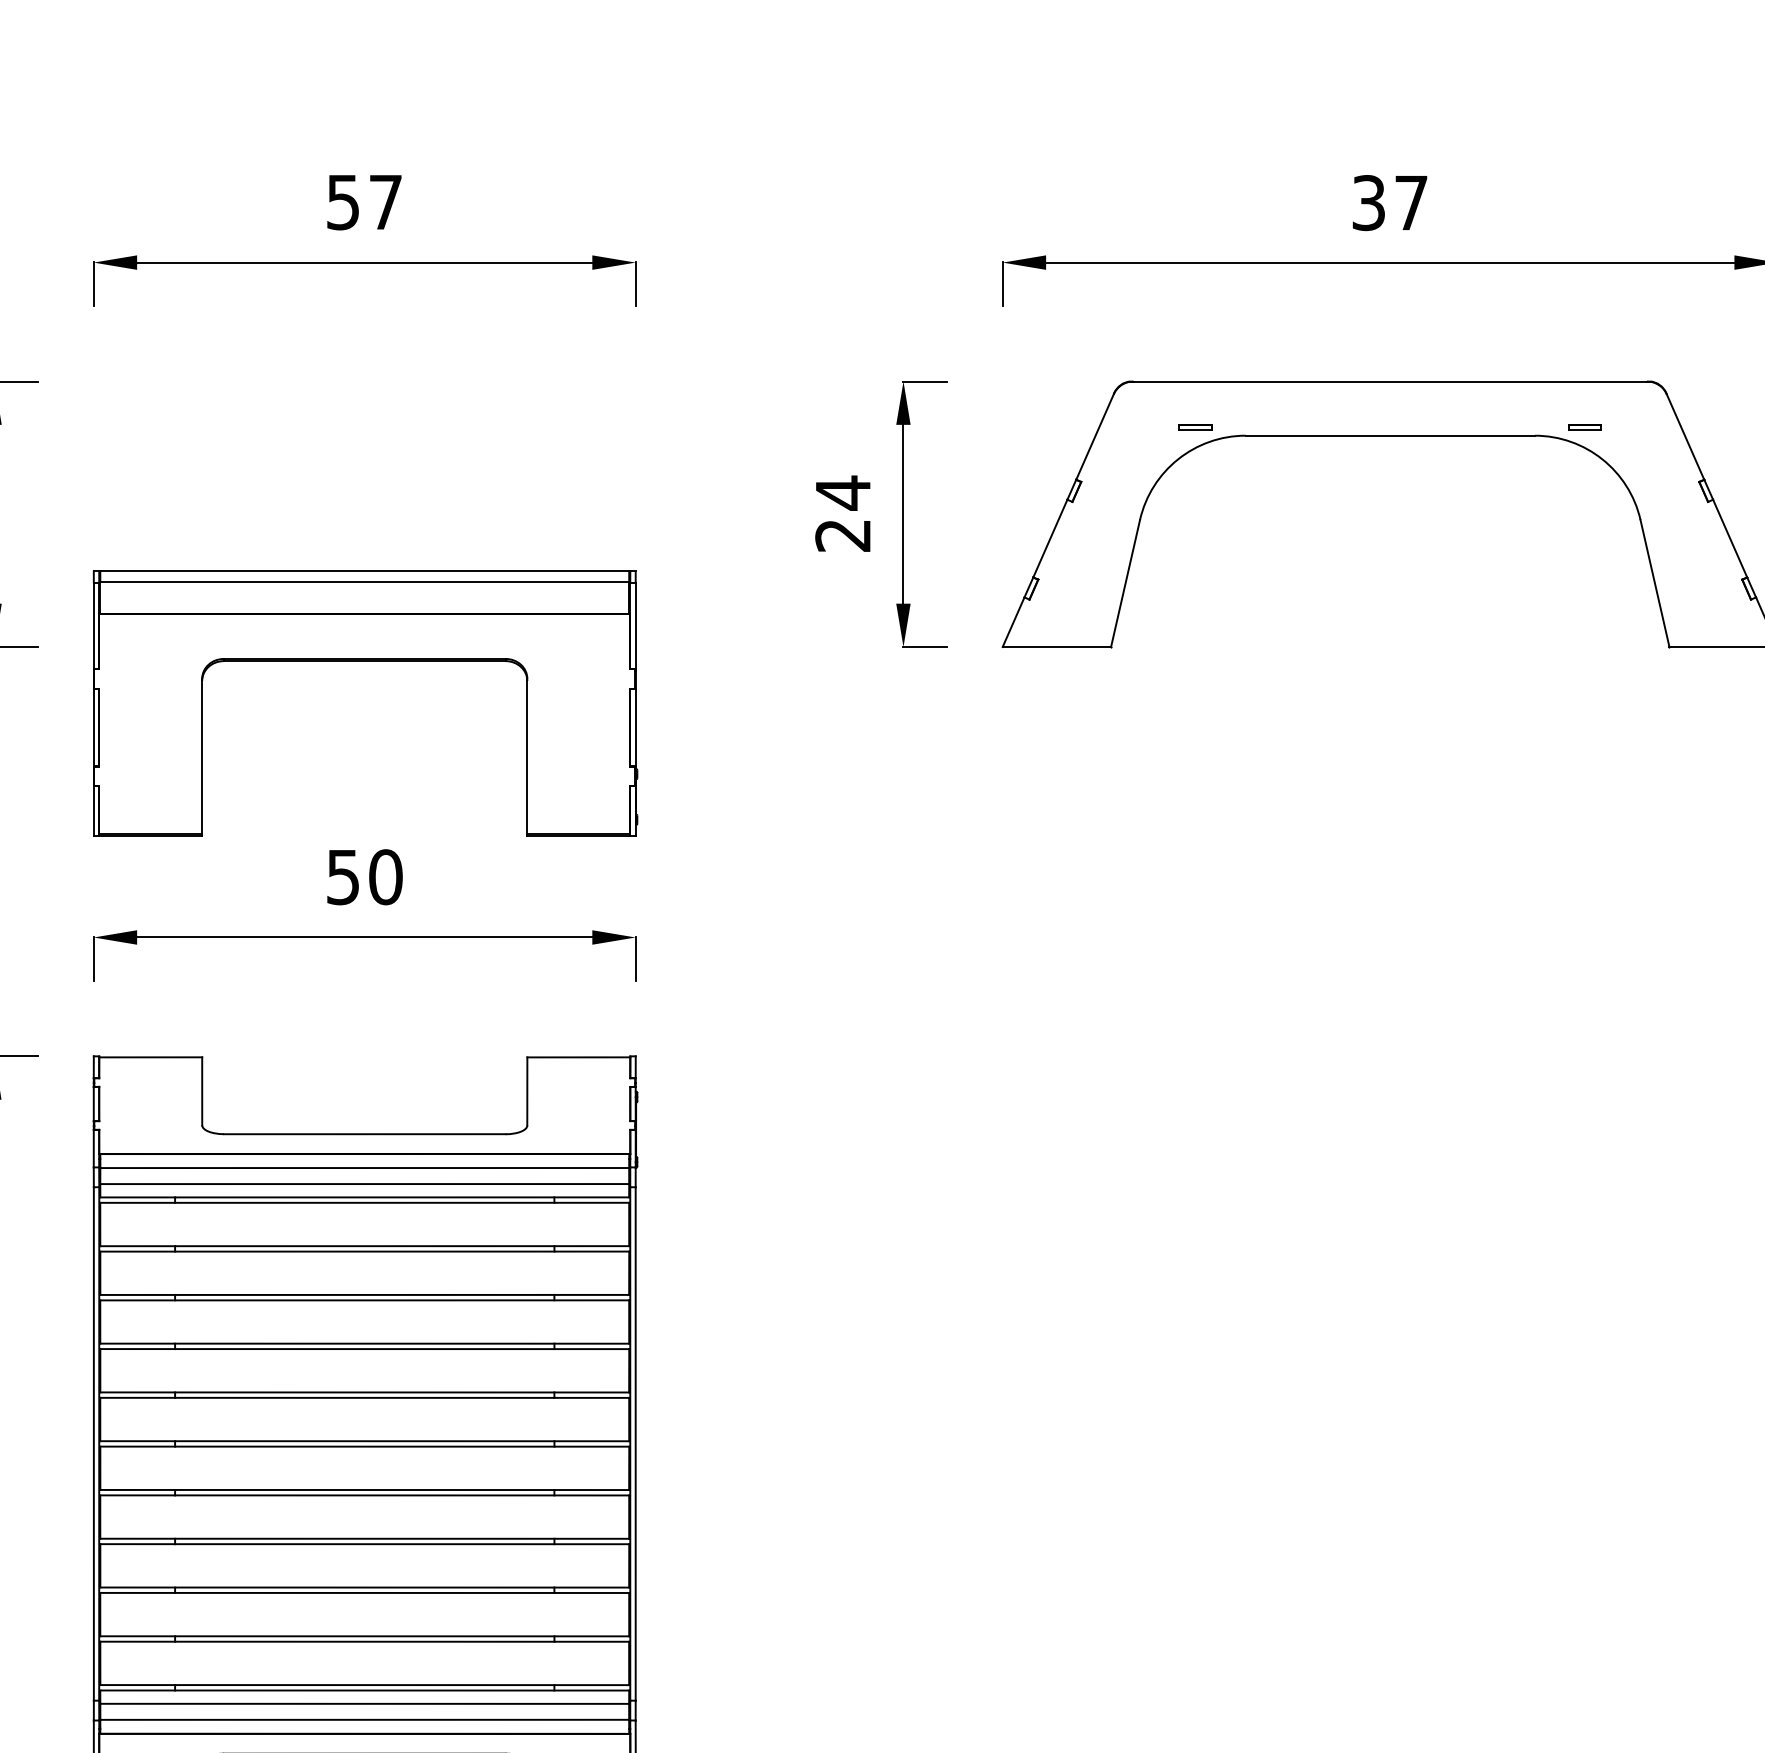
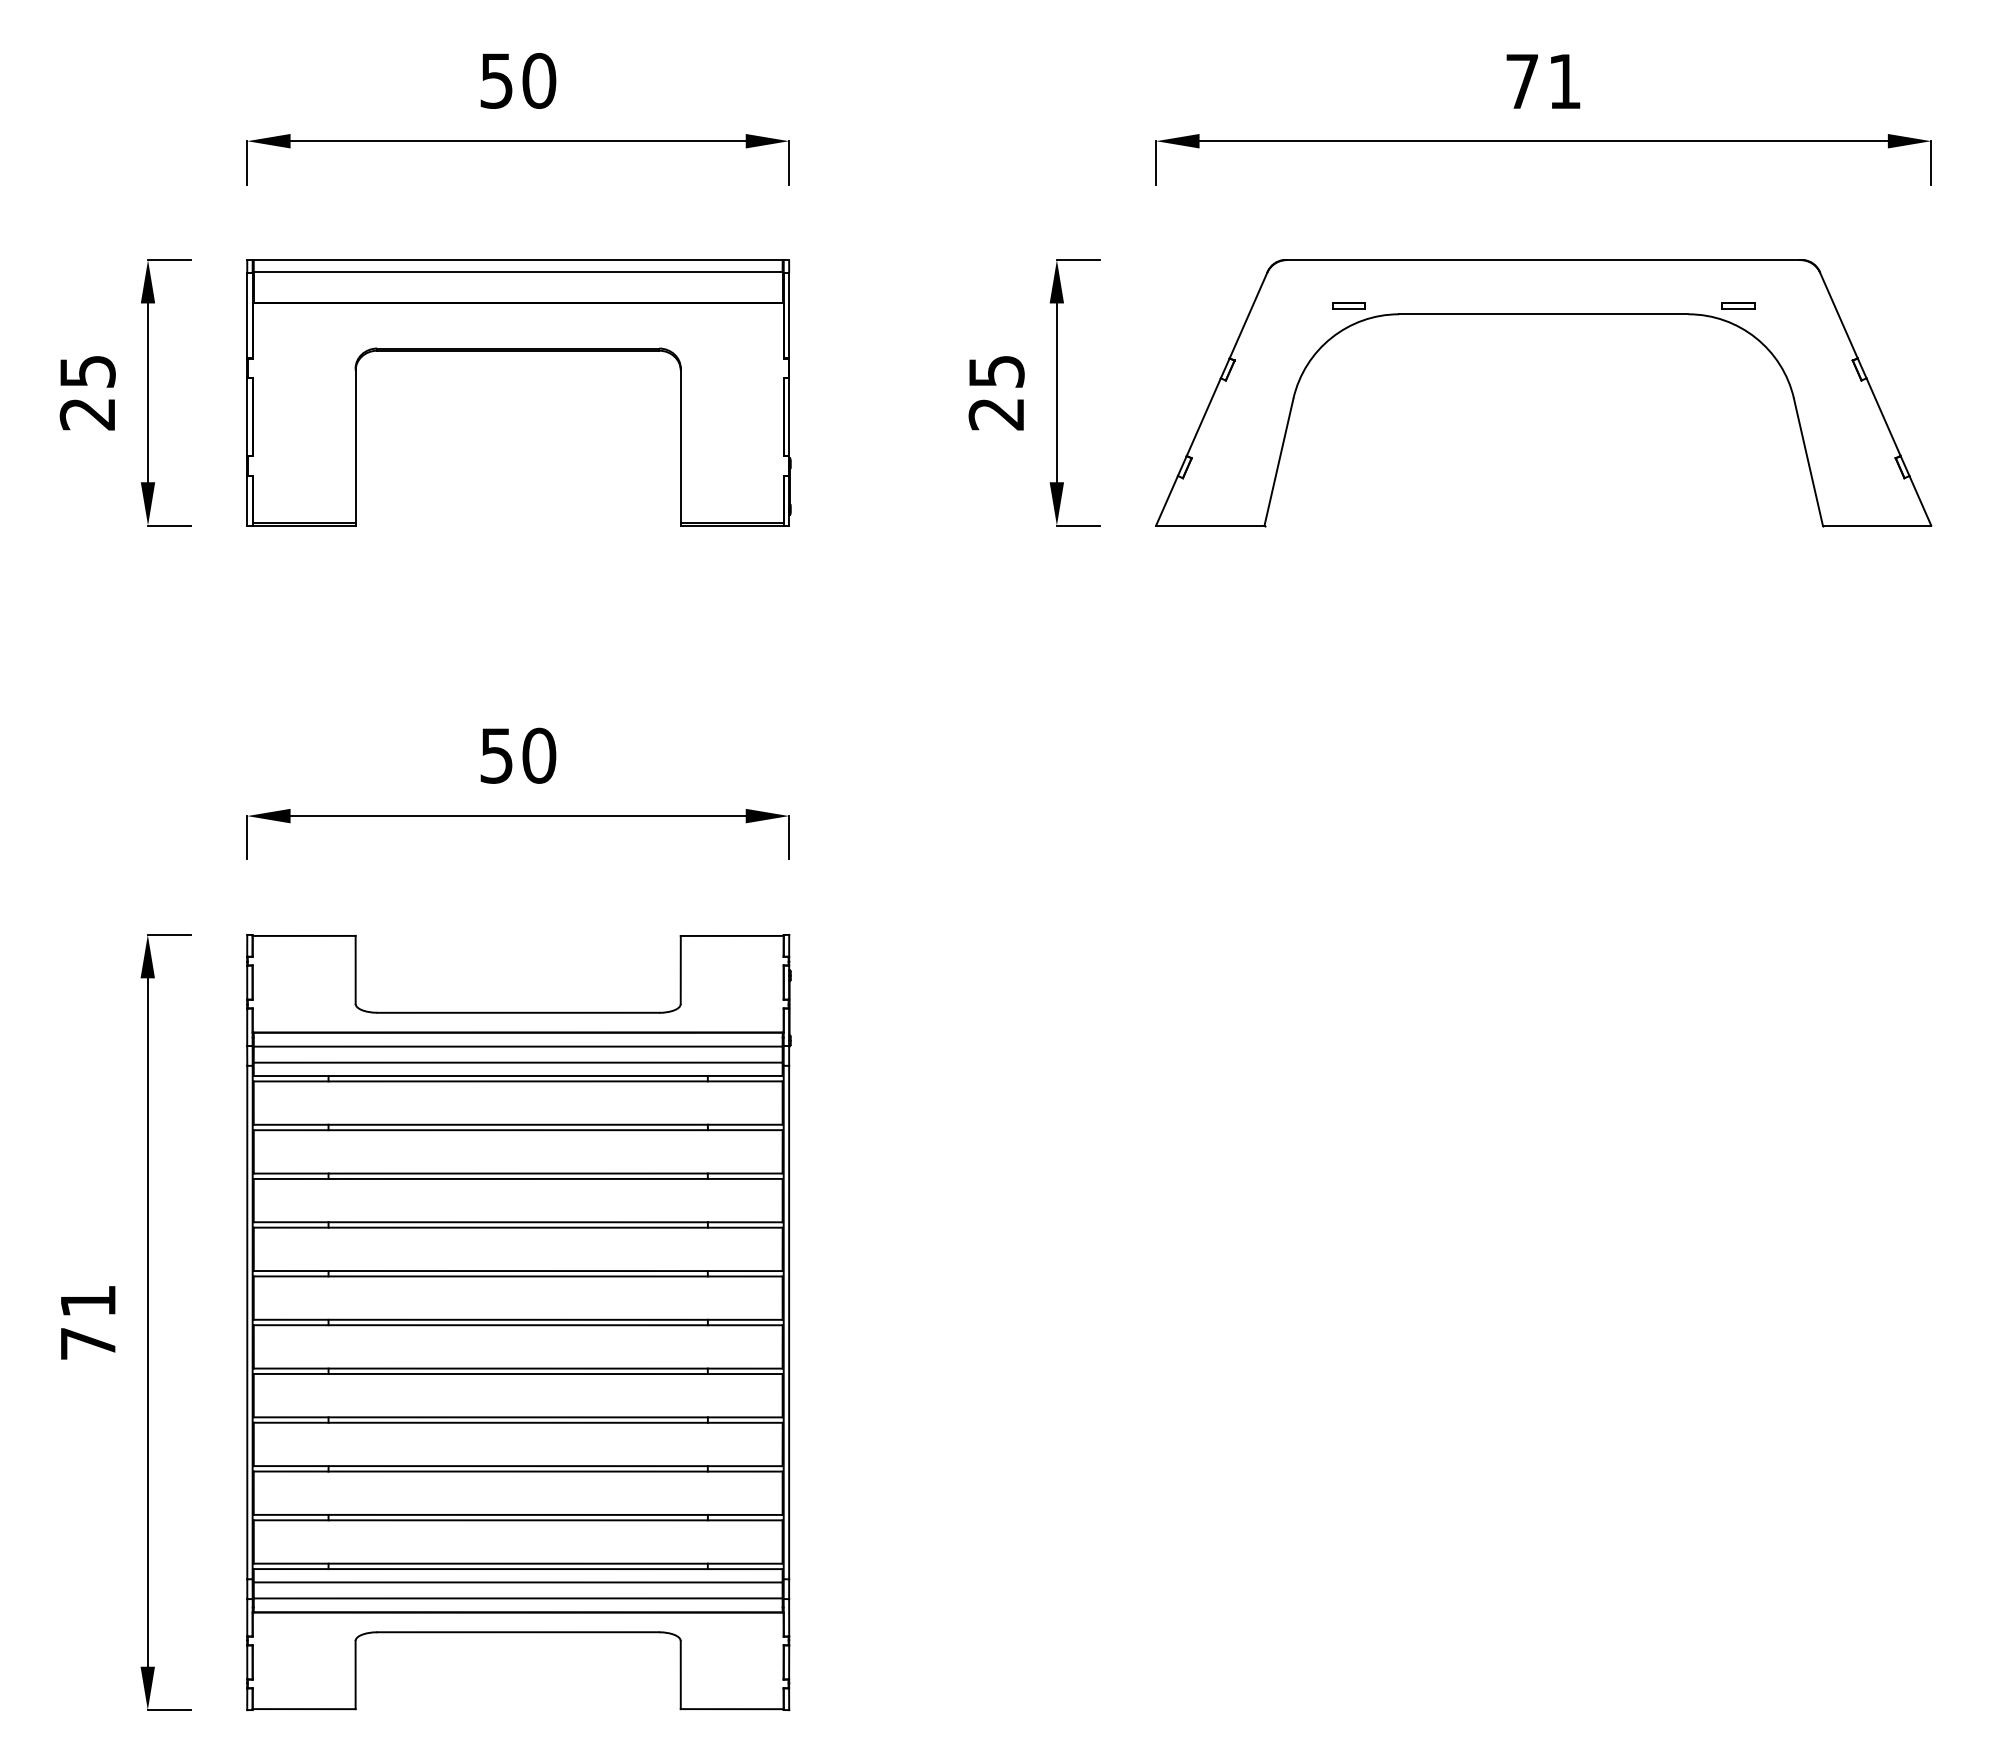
text: (386, 201) -> (539, 80), 57 -> 50
text: (1390, 202) -> (1543, 81), 37 -> 71
text: (843, 492) -> (996, 371), 24 -> 25
part: (365, 661) -> (518, 351), moved

